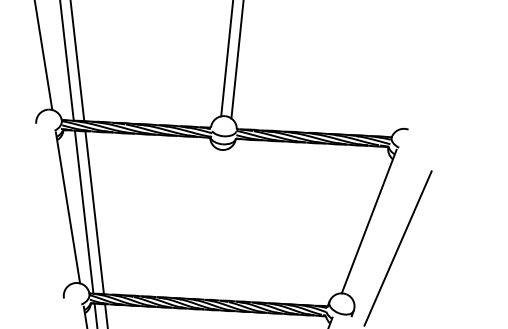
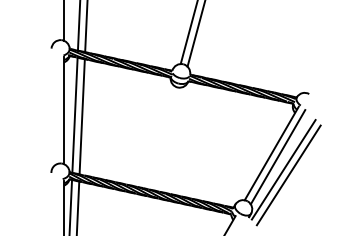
line: (378, 225) -> (277, 157), added
line: (389, 241) -> (283, 169), added

